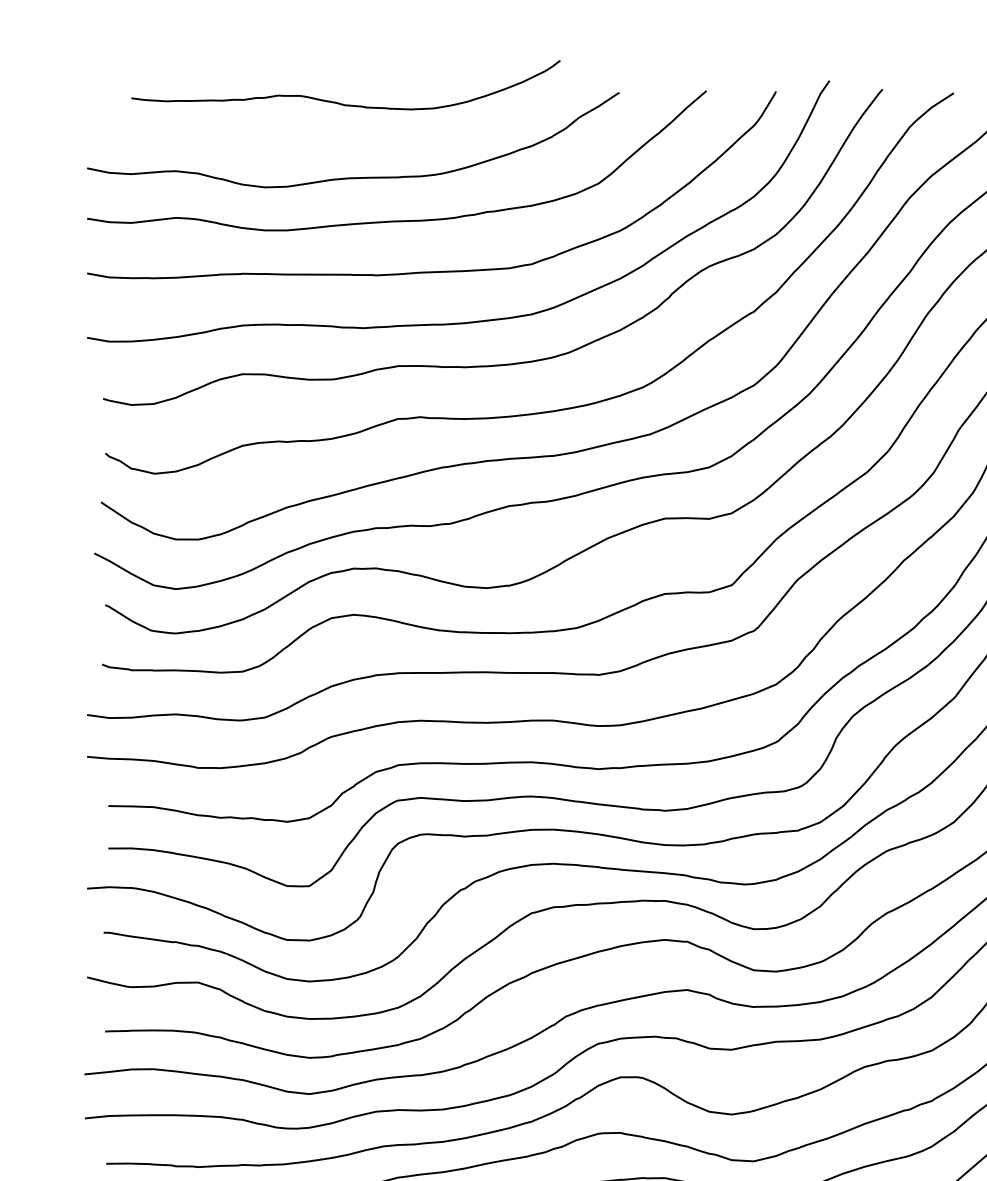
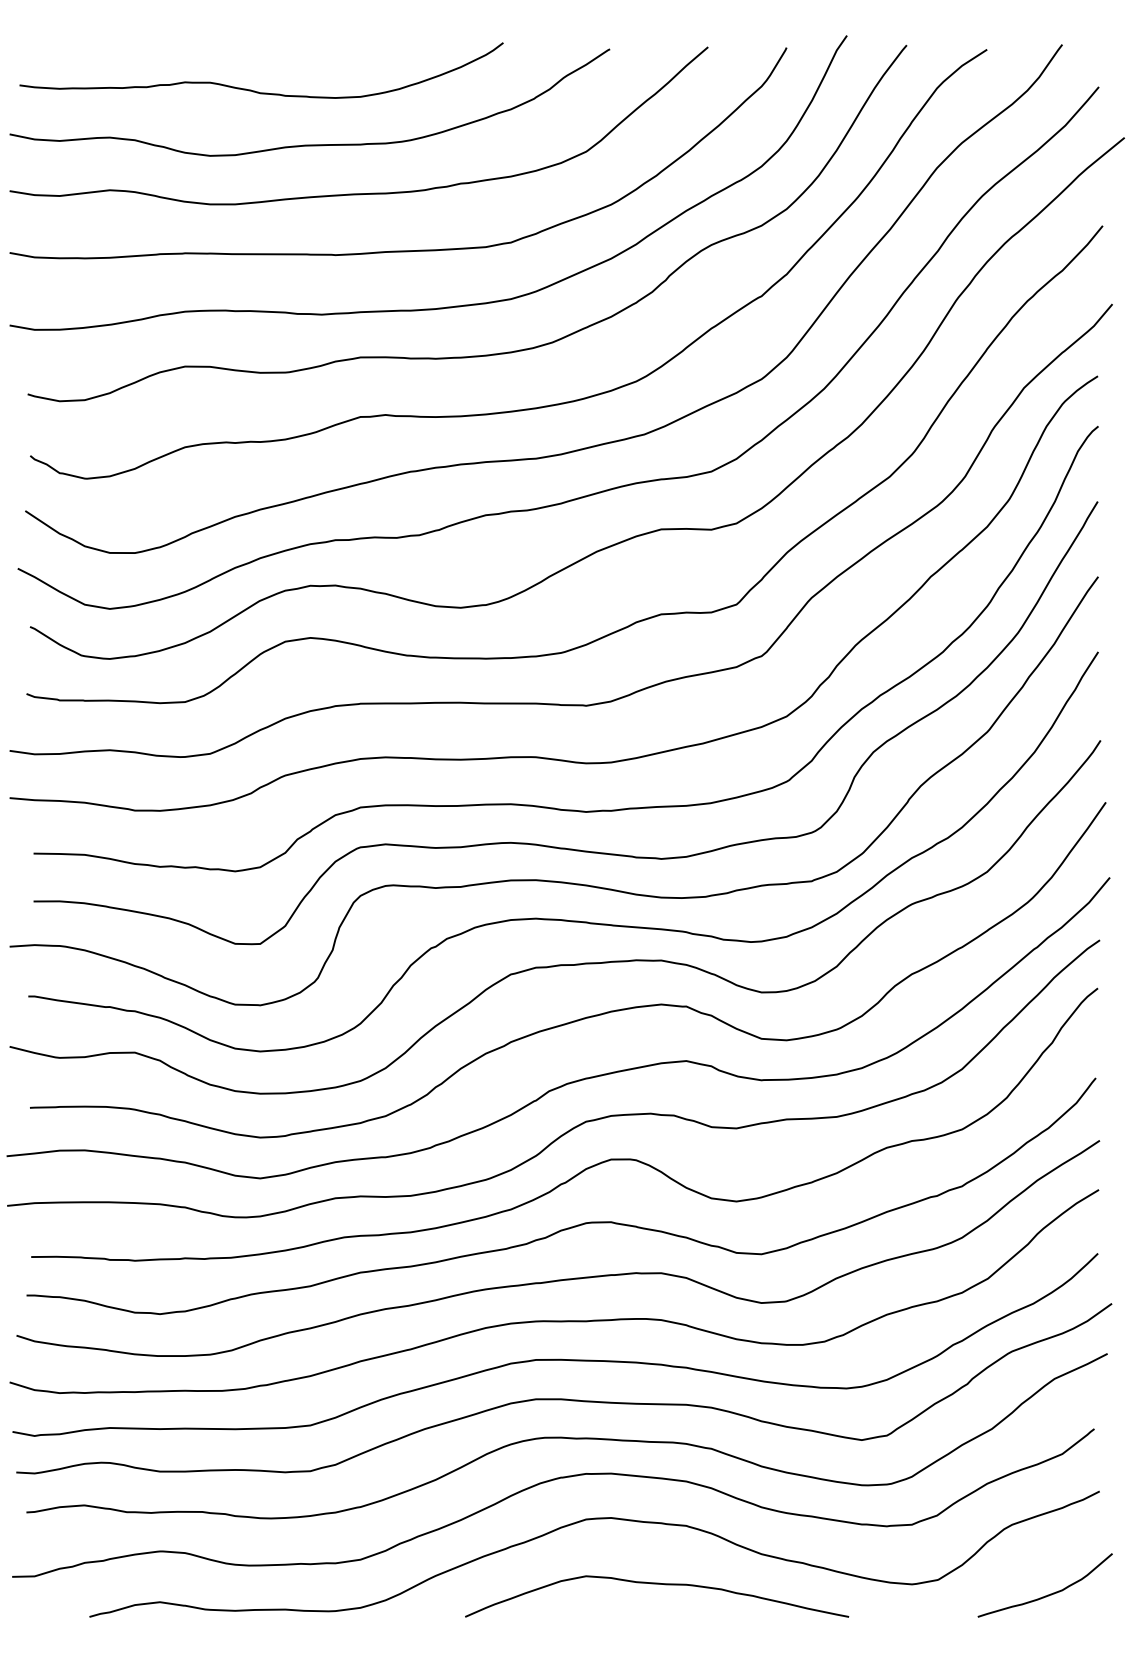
curve: (339, 102) -> (254, 90), moved

